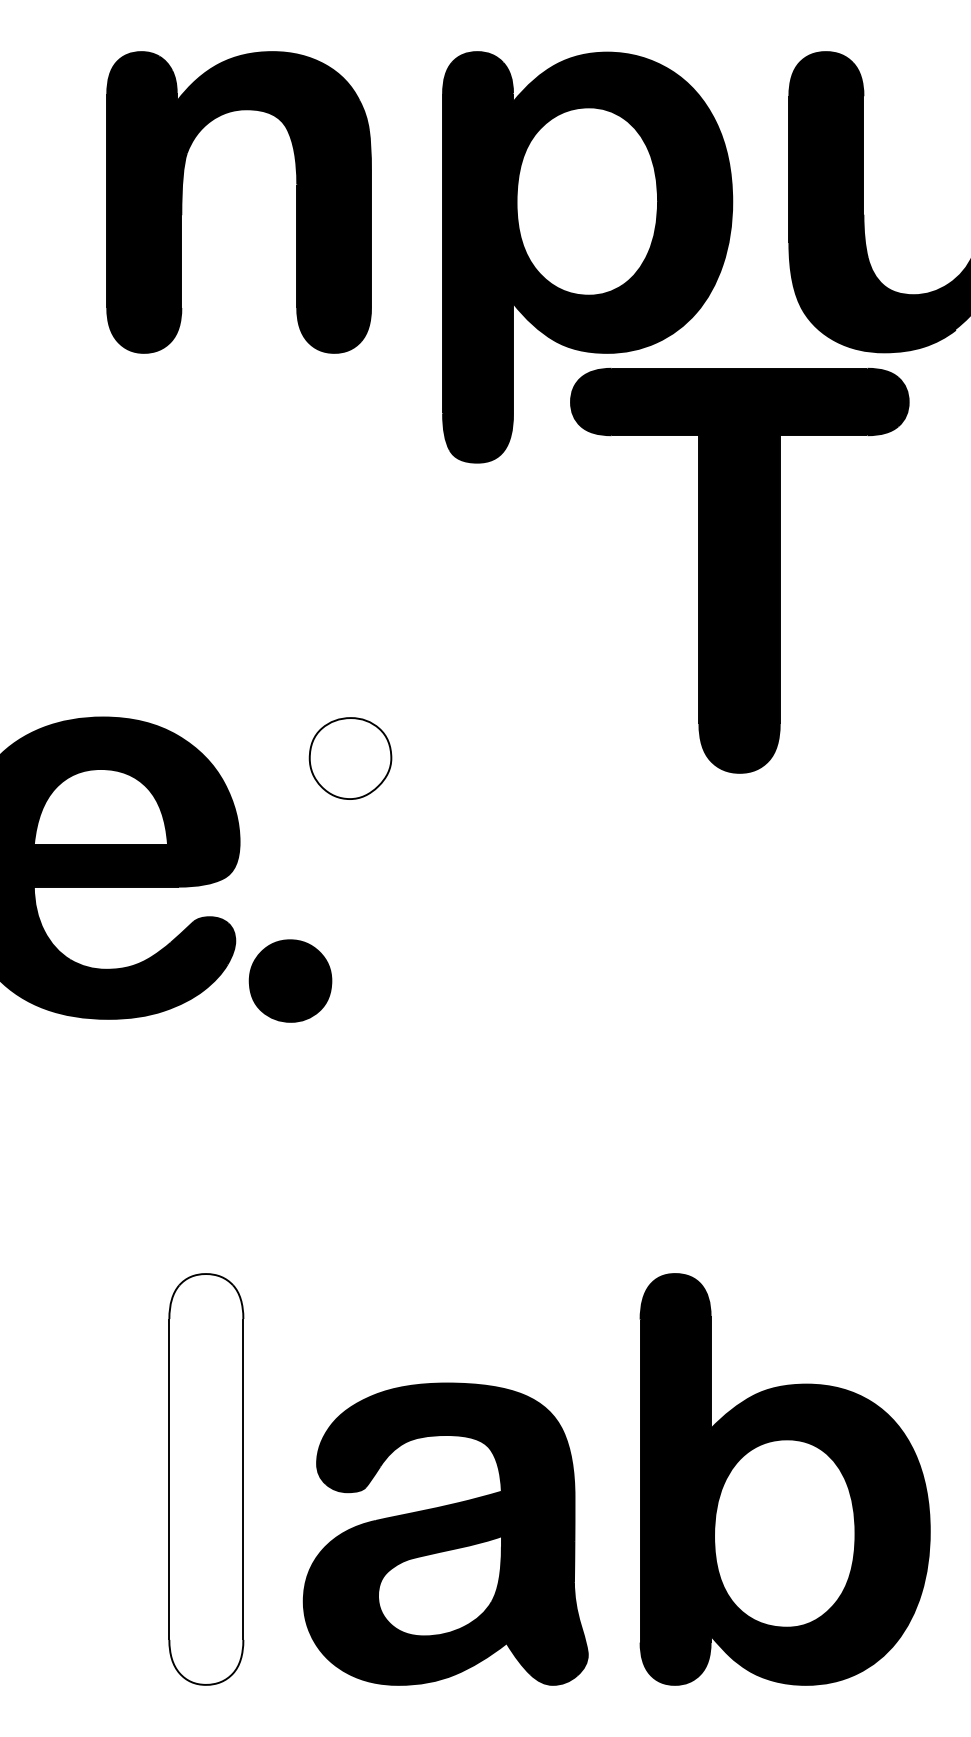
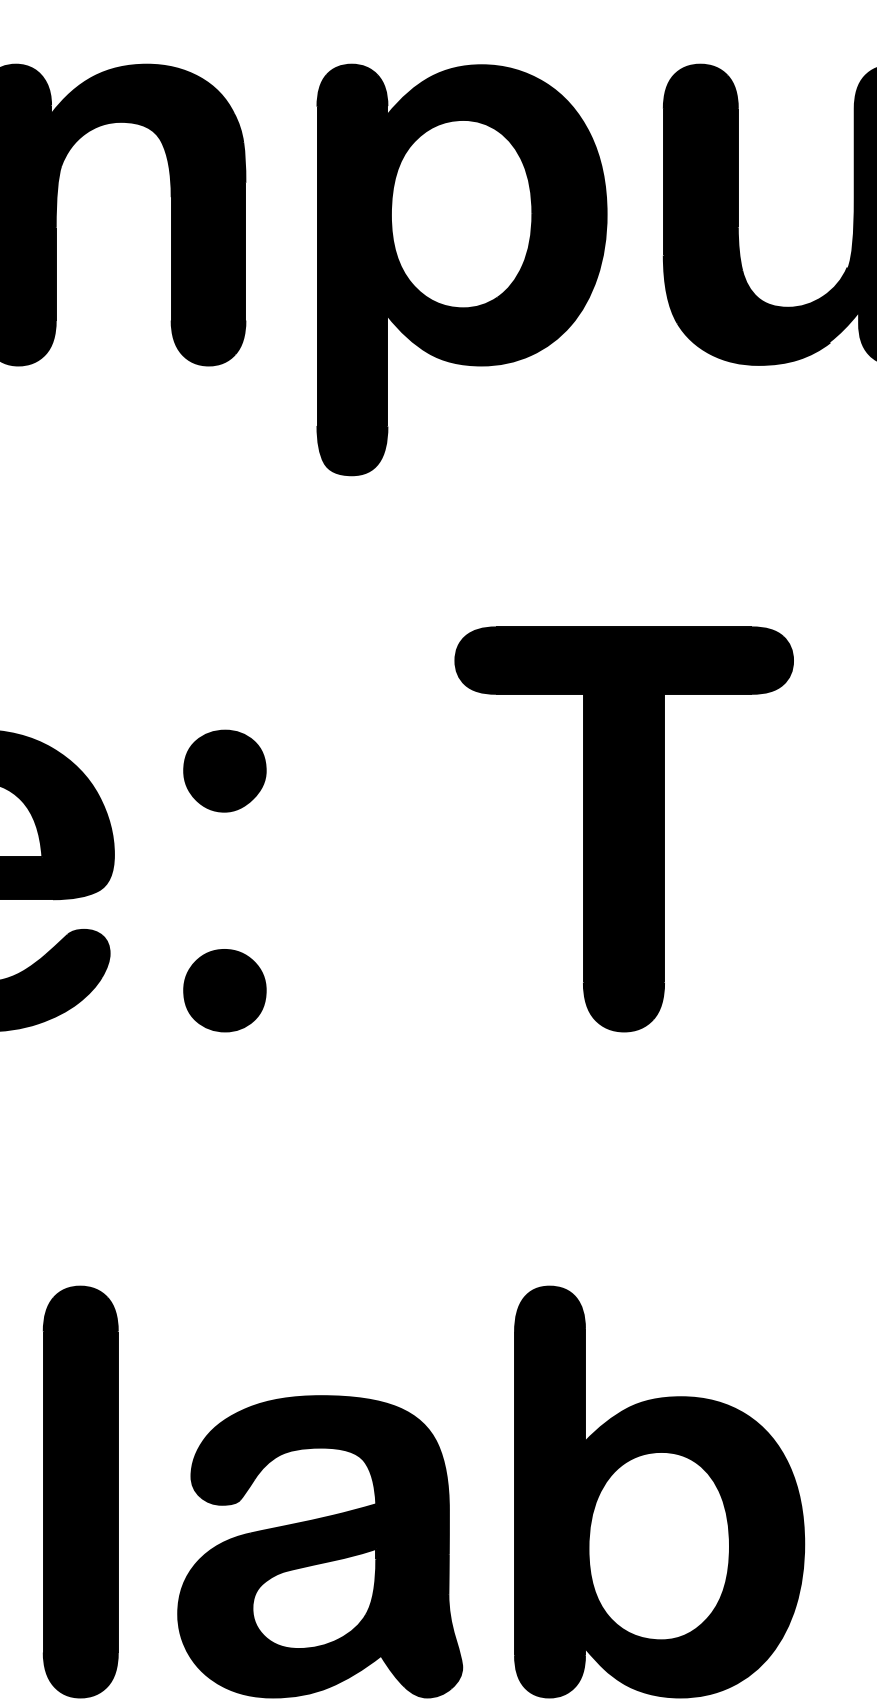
part: (739, 570) -> (623, 829), moved
fill: (350, 758) -> (224, 771), added
part: (290, 980) -> (224, 990), moved
fill: (206, 1479) -> (80, 1492), added

